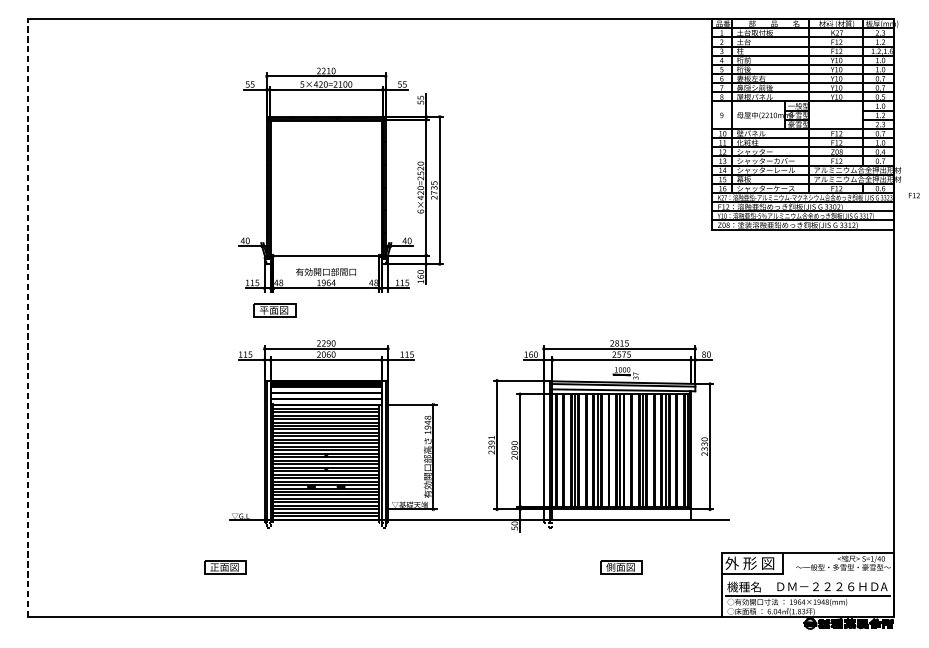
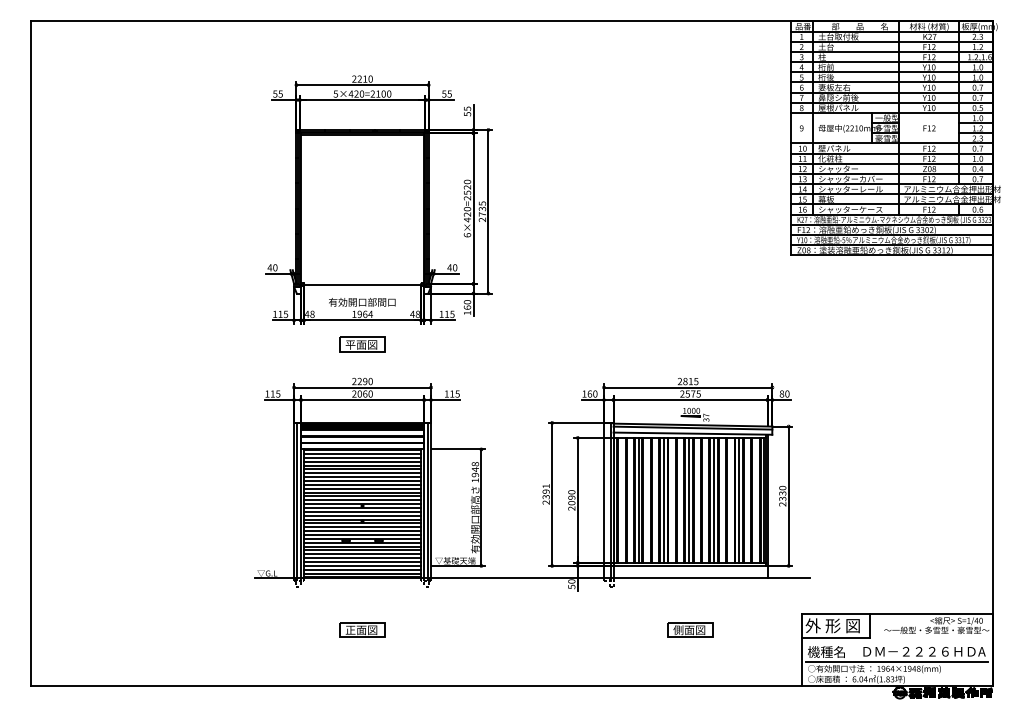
text: (914, 195) -> (929, 128), moved
part: (274, 310) -> (362, 344), moved
line: (27, 317) -> (30, 352), dashed -> solid
part: (225, 566) -> (362, 629), moved

